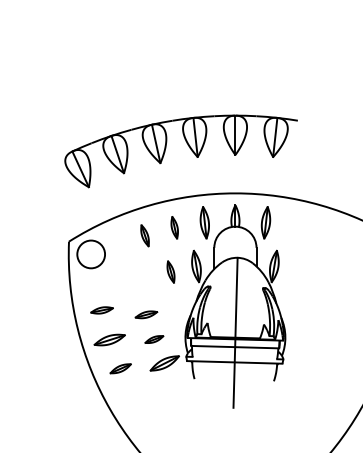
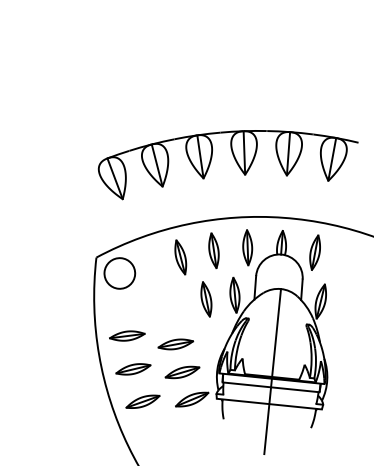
part: (174, 227) -> (213, 250), size x1.43
part: (144, 235) -> (180, 256), size x1.43
part: (170, 271) -> (205, 298), size x1.43
part: (101, 310) -> (126, 336), size x1.43
part: (146, 314) -> (175, 344), size x1.43
part: (154, 339) -> (182, 372), size x1.67
part: (120, 368) -> (142, 401), size x1.43

